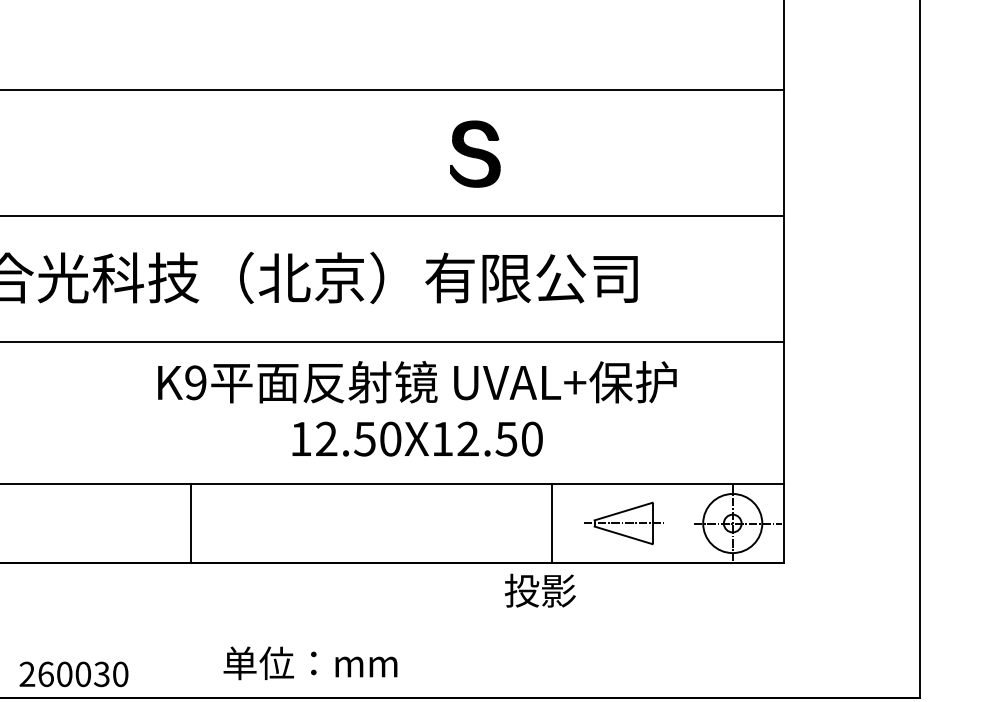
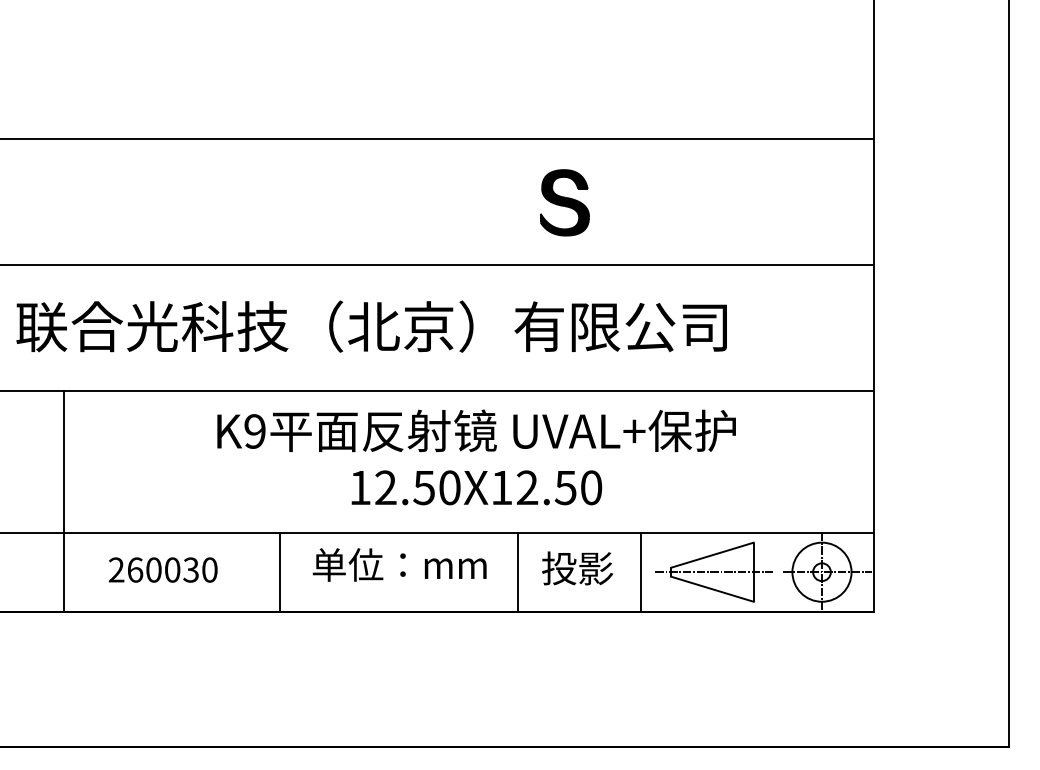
text: (417, 408) -> (476, 457), moved
line: (429, 522) -> (518, 571), added
part: (624, 522) -> (713, 571), size x1.43
text: (540, 590) -> (577, 568), moved
text: (310, 662) -> (399, 564), moved
text: (74, 673) -> (163, 569), moved

